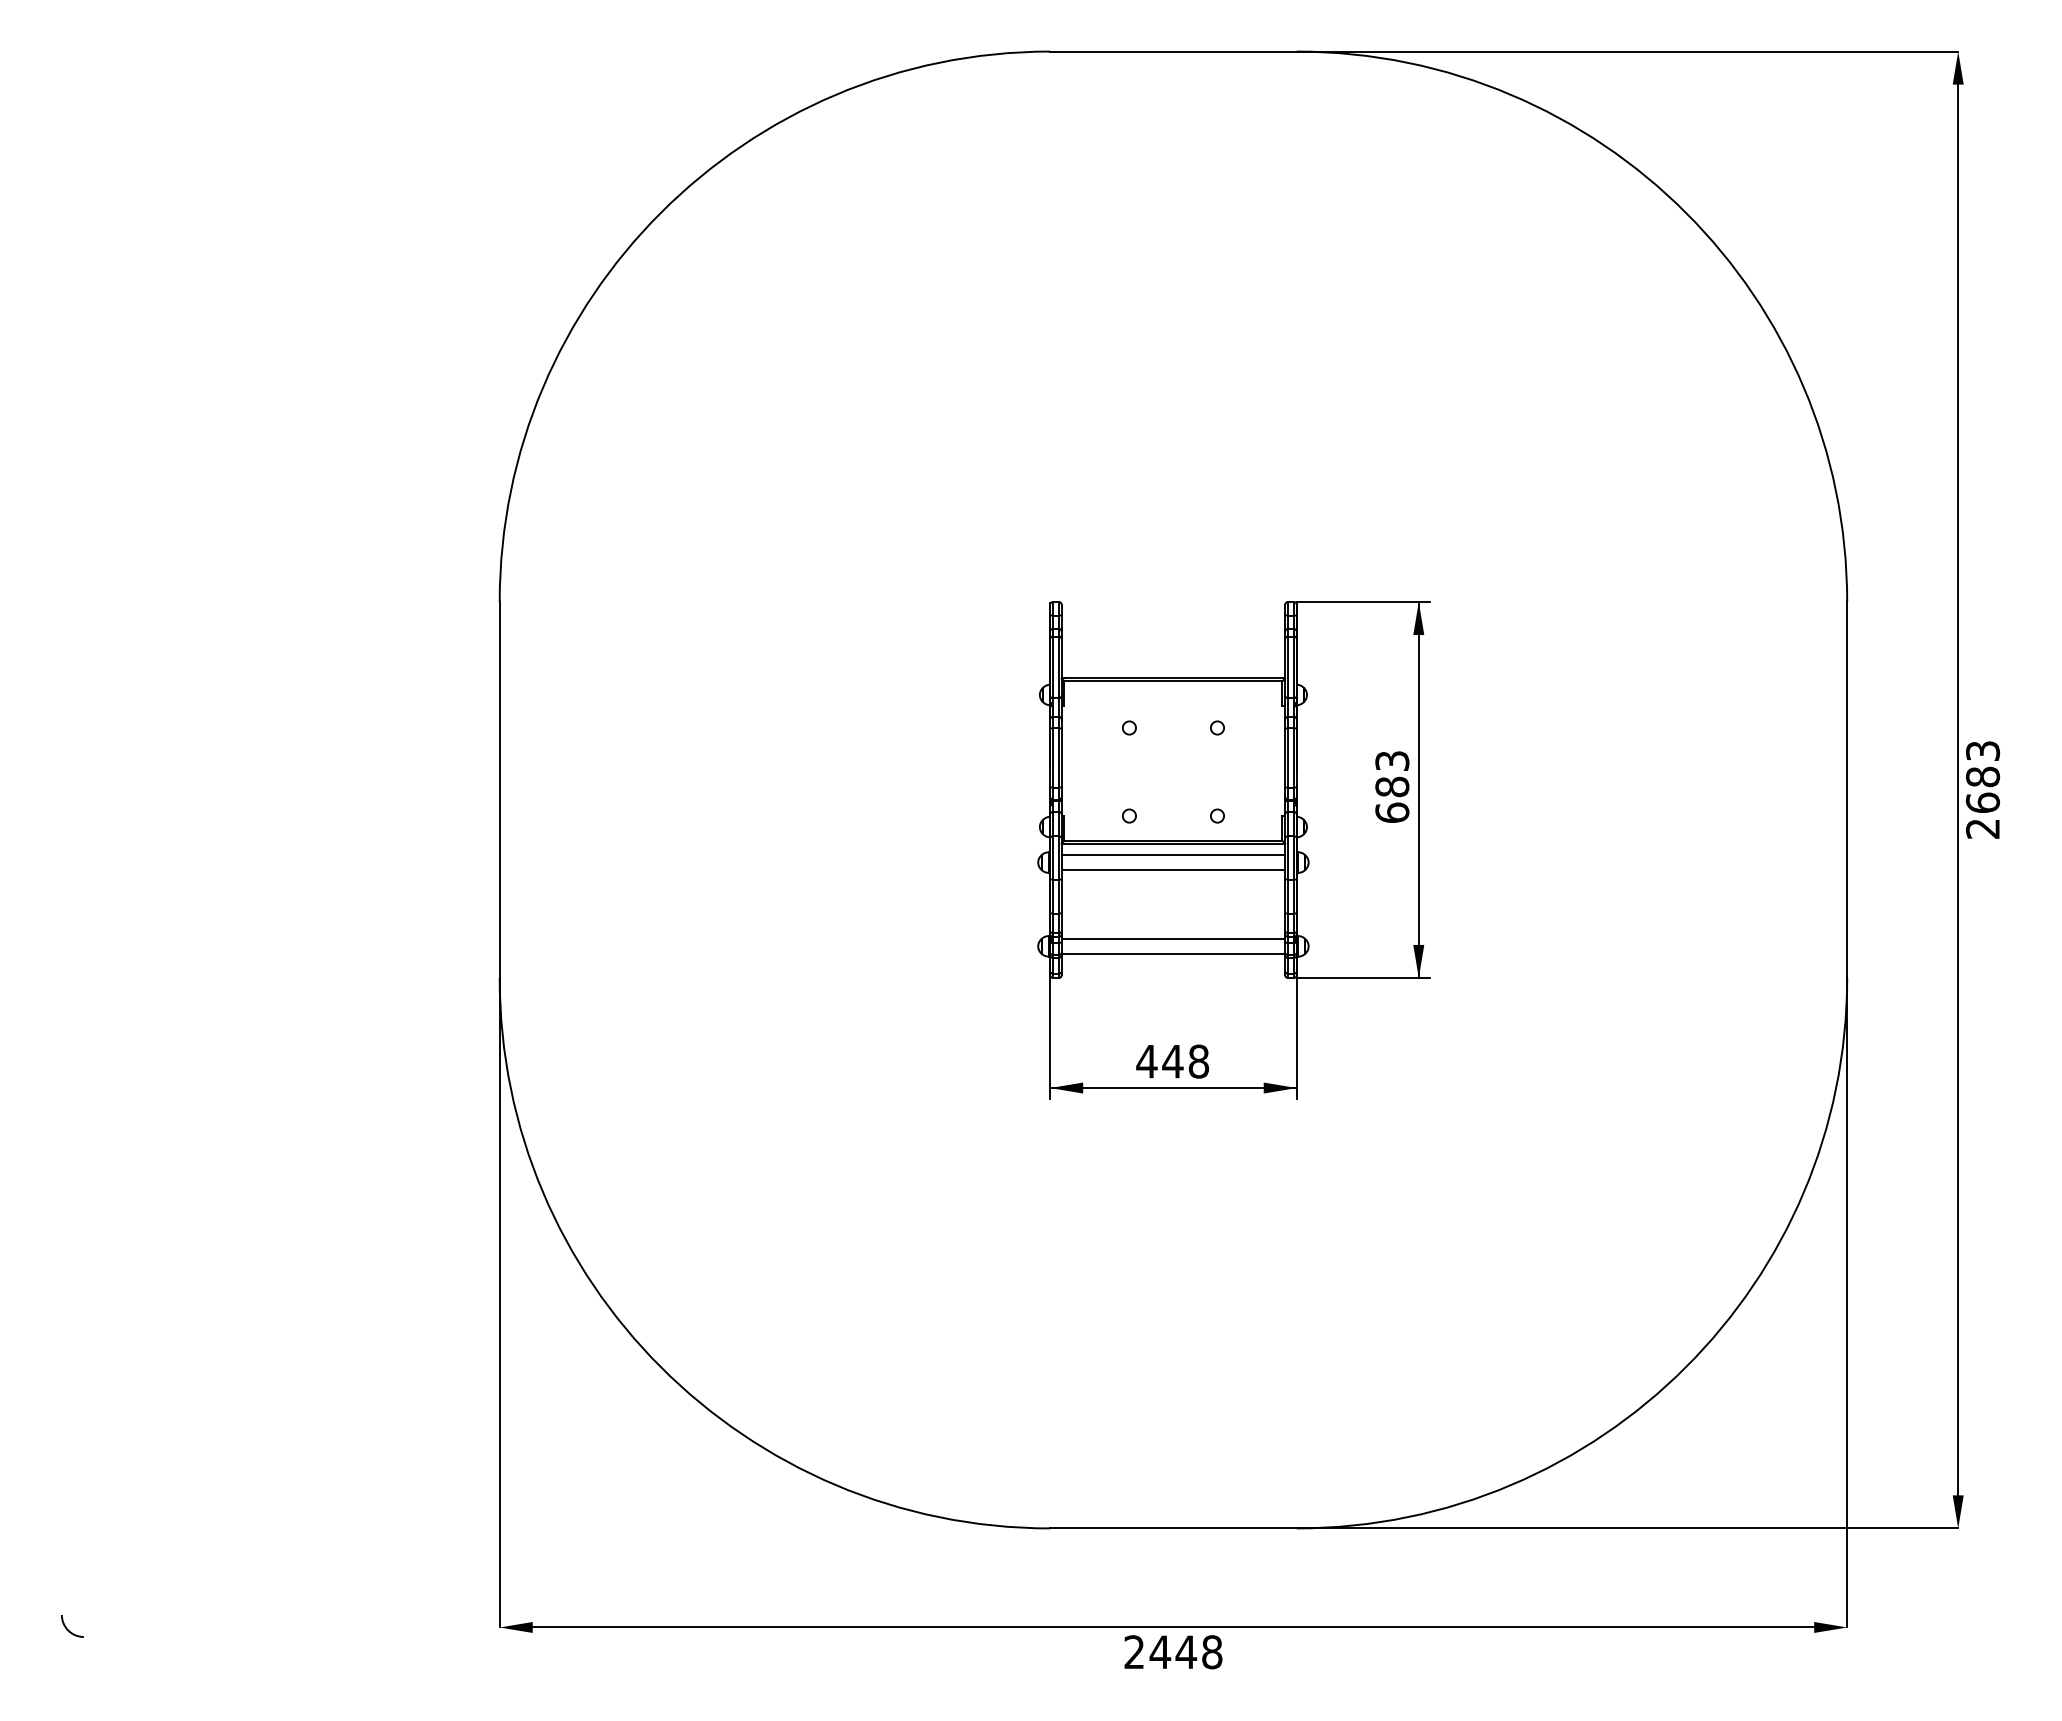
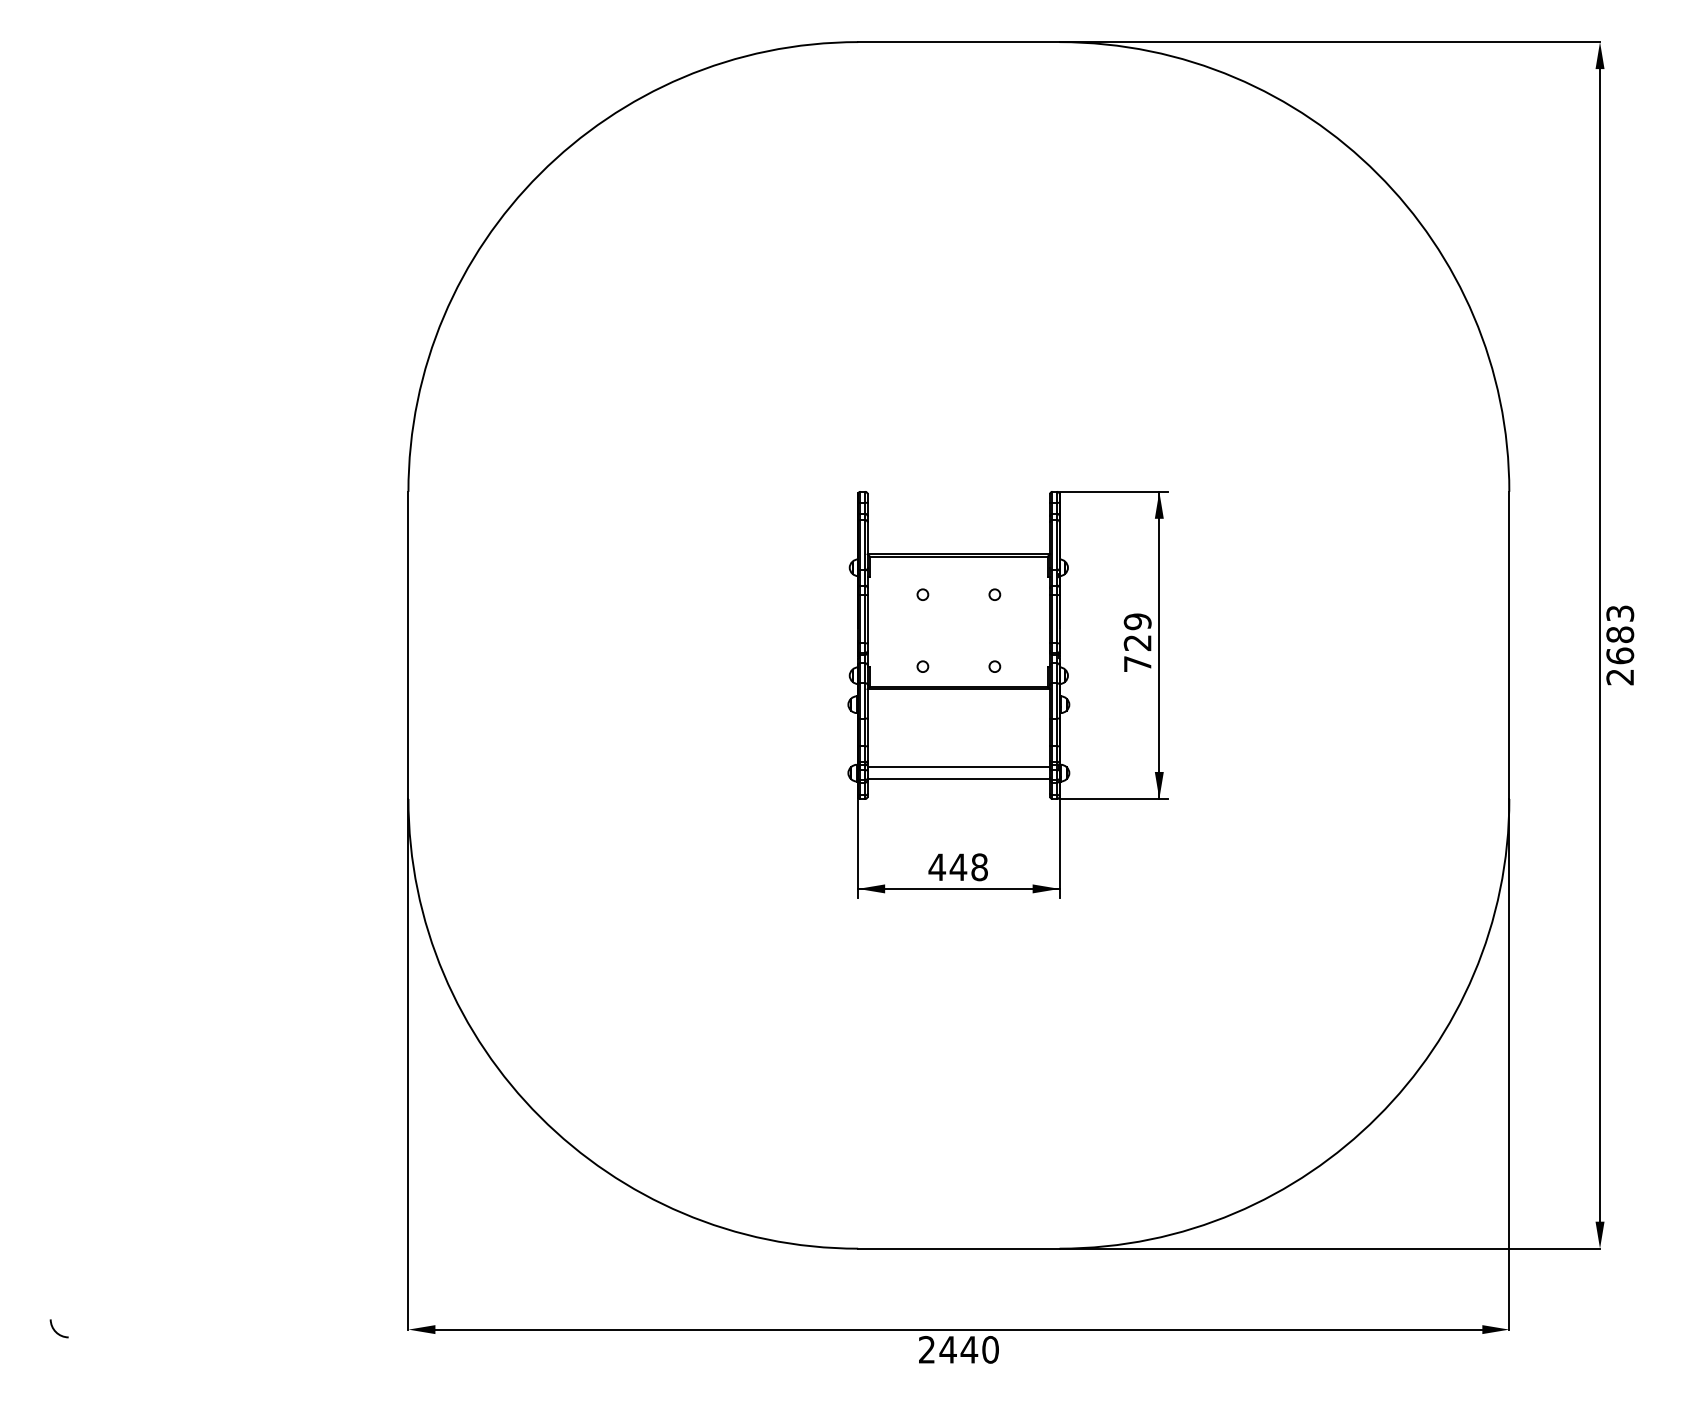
text: (1392, 786) -> (1137, 642), 683 -> 729
line: (1173, 855) -> (958, 698), removed
line: (1173, 869) -> (958, 710), removed
text: (1212, 1652) -> (990, 1350), 2448 -> 2440

